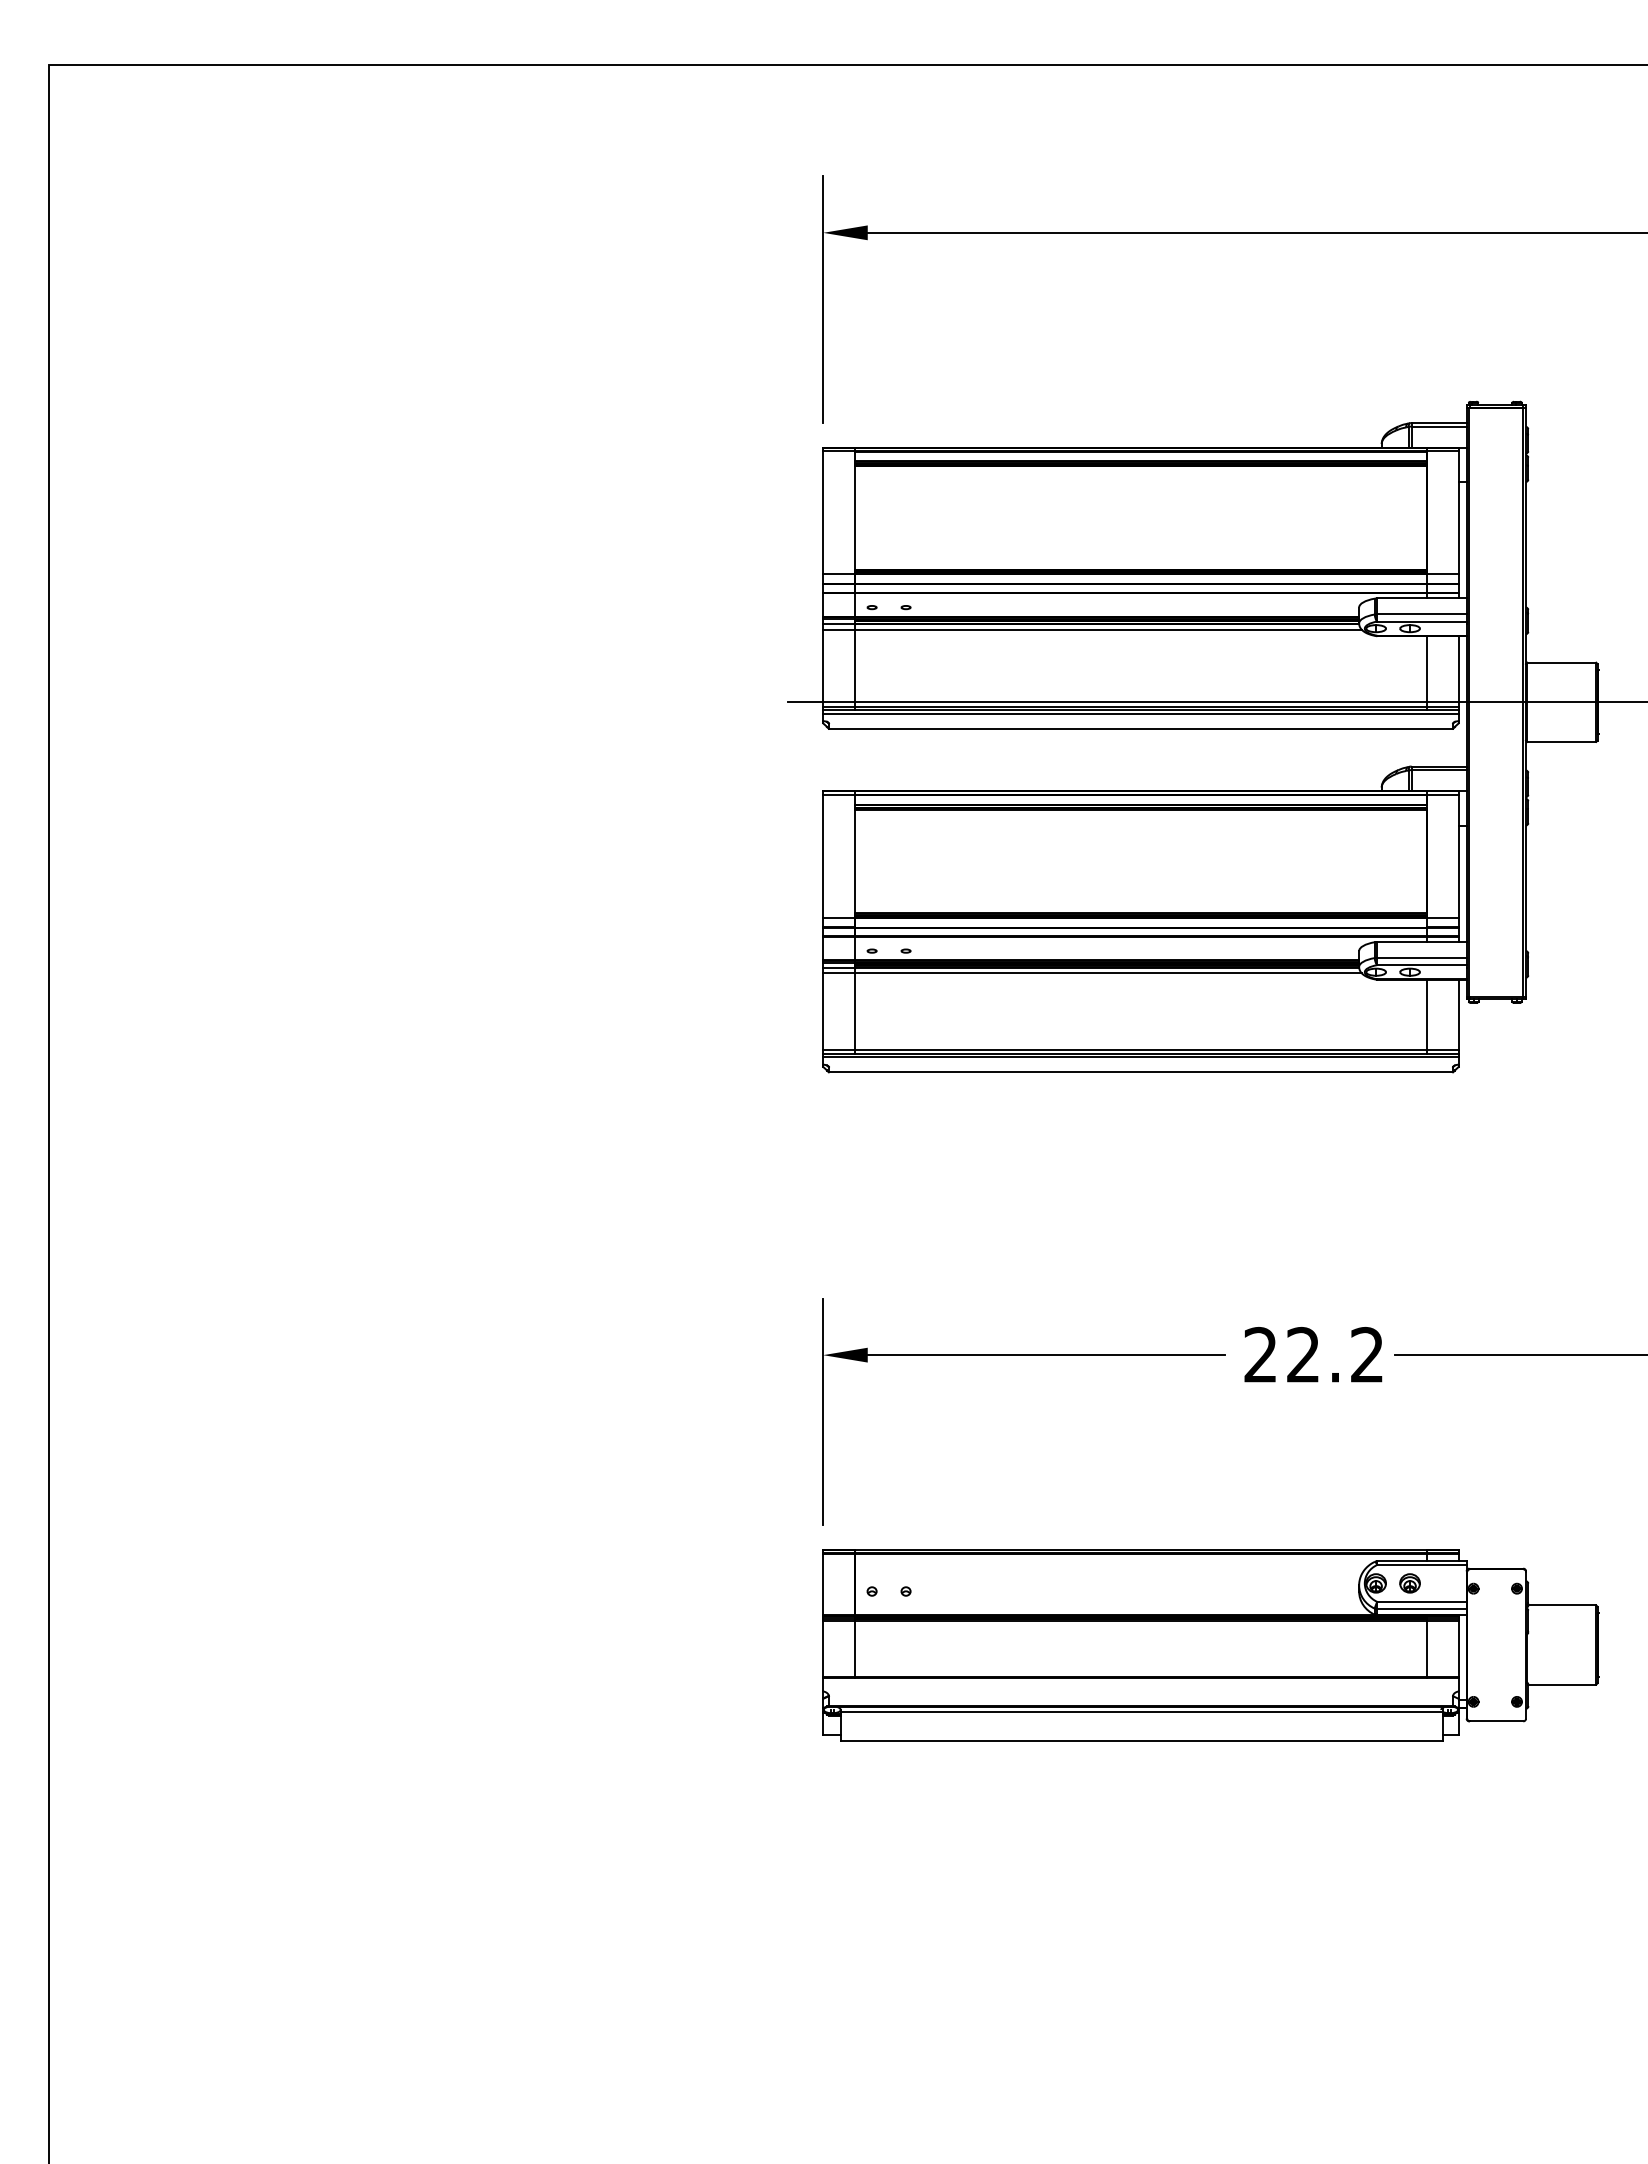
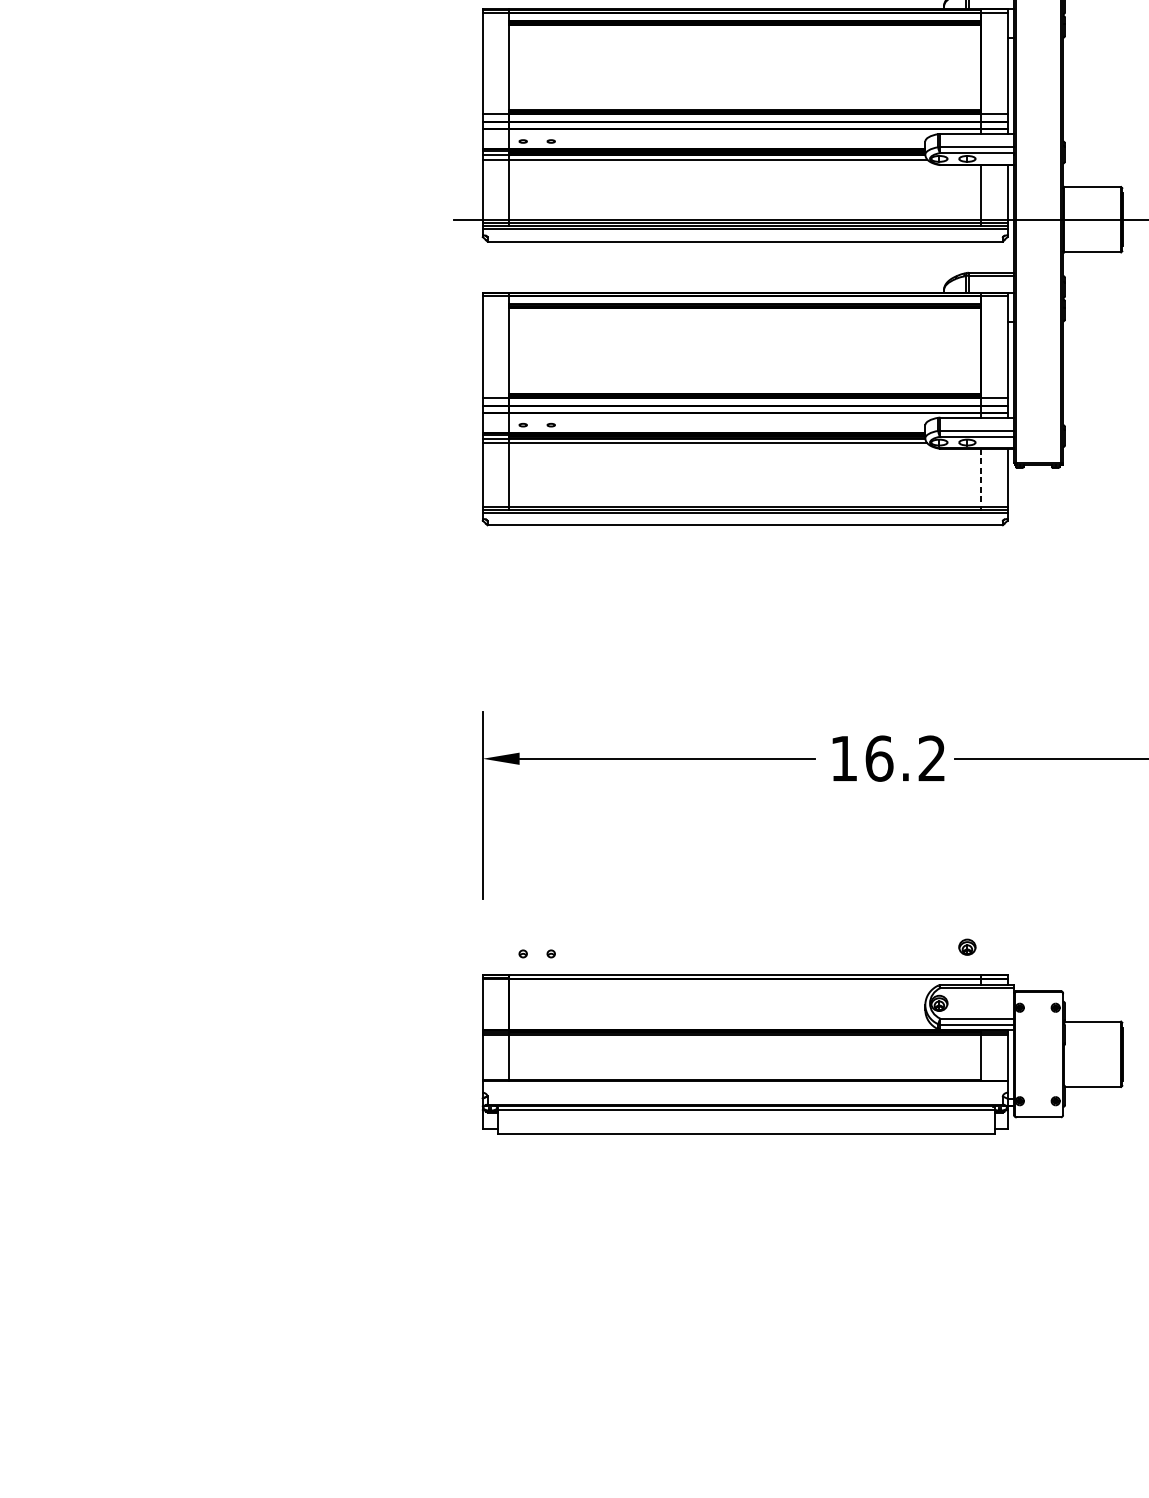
line: (1427, 1015) -> (981, 478), solid -> dashed
text: (1282, 1354) -> (862, 758), 22.2 -> 16.2
part: (1210, 1645) -> (802, 1054), moved

